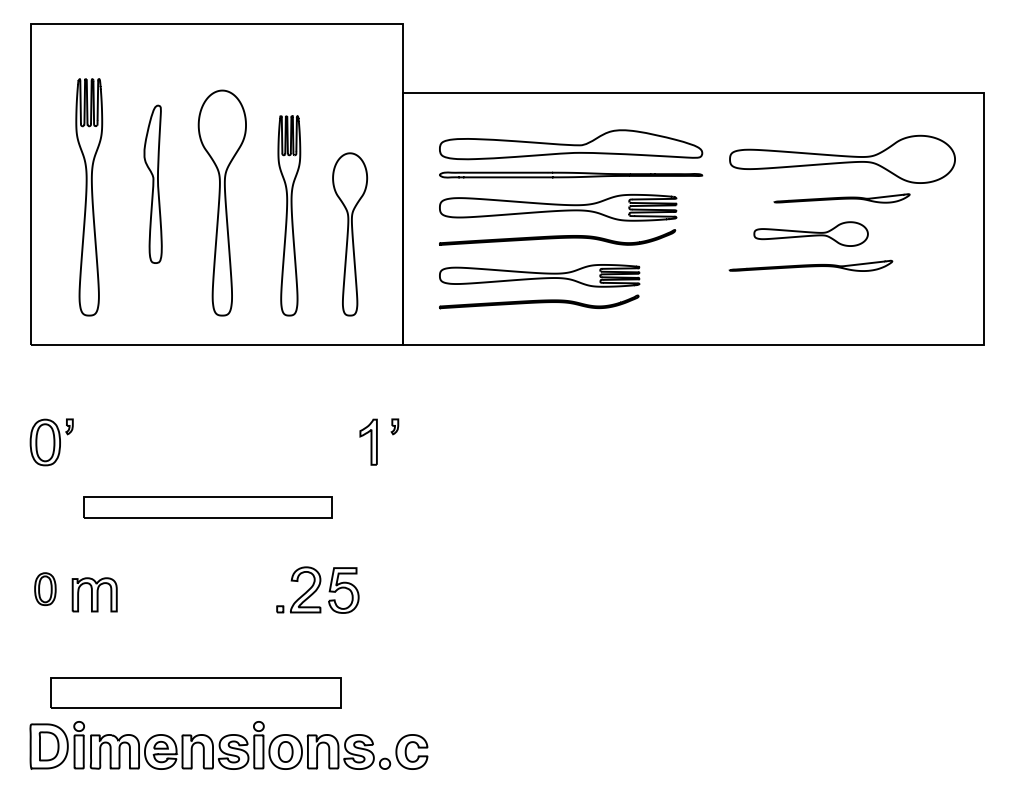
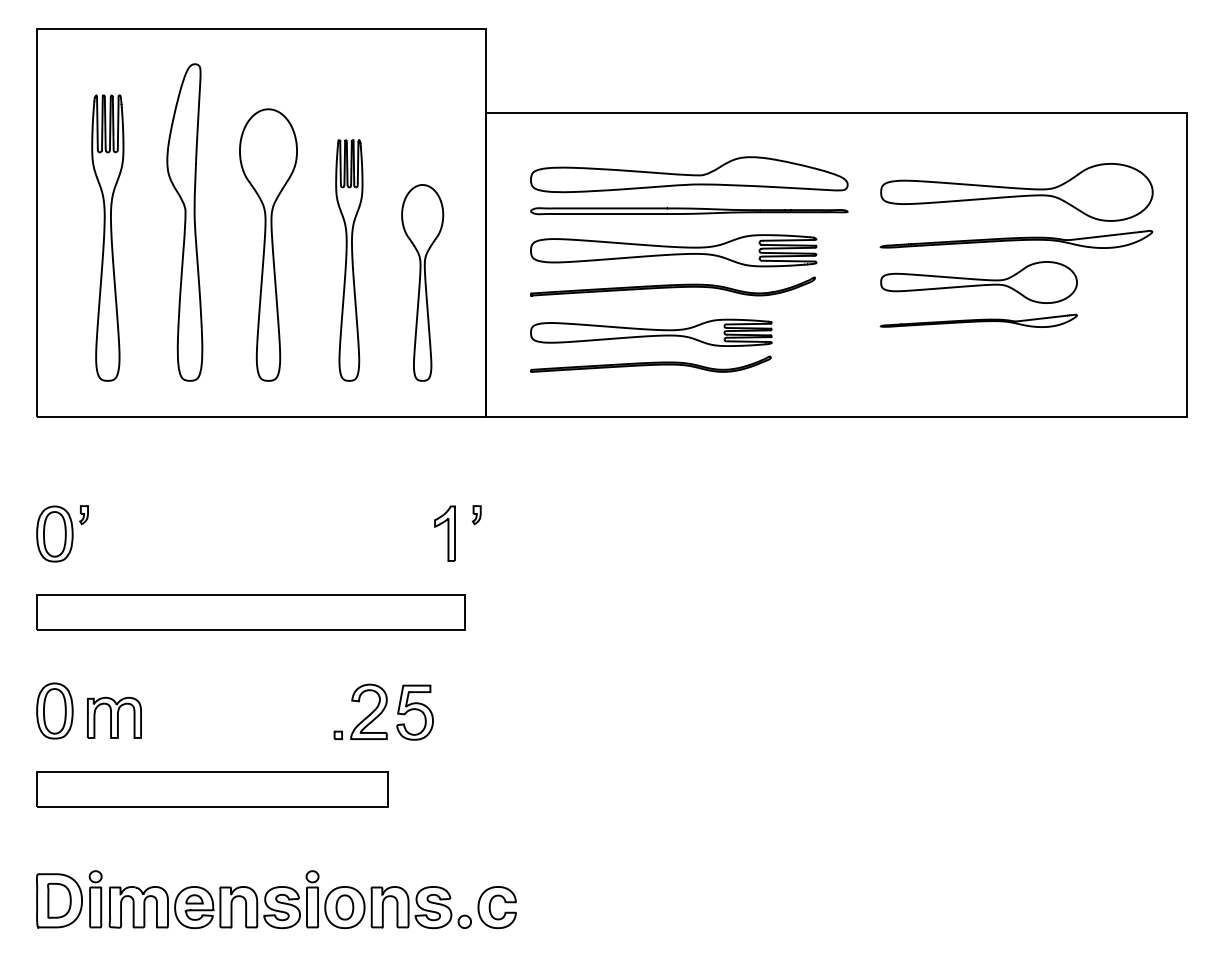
part: (152, 184) -> (184, 222), size x1.67
part: (842, 198) -> (1016, 239), size x1.67
part: (810, 234) -> (978, 282), size x1.43
part: (207, 507) -> (250, 612), size x1.43
part: (45, 588) -> (54, 710), size x1.43
part: (195, 693) -> (212, 789), moved

